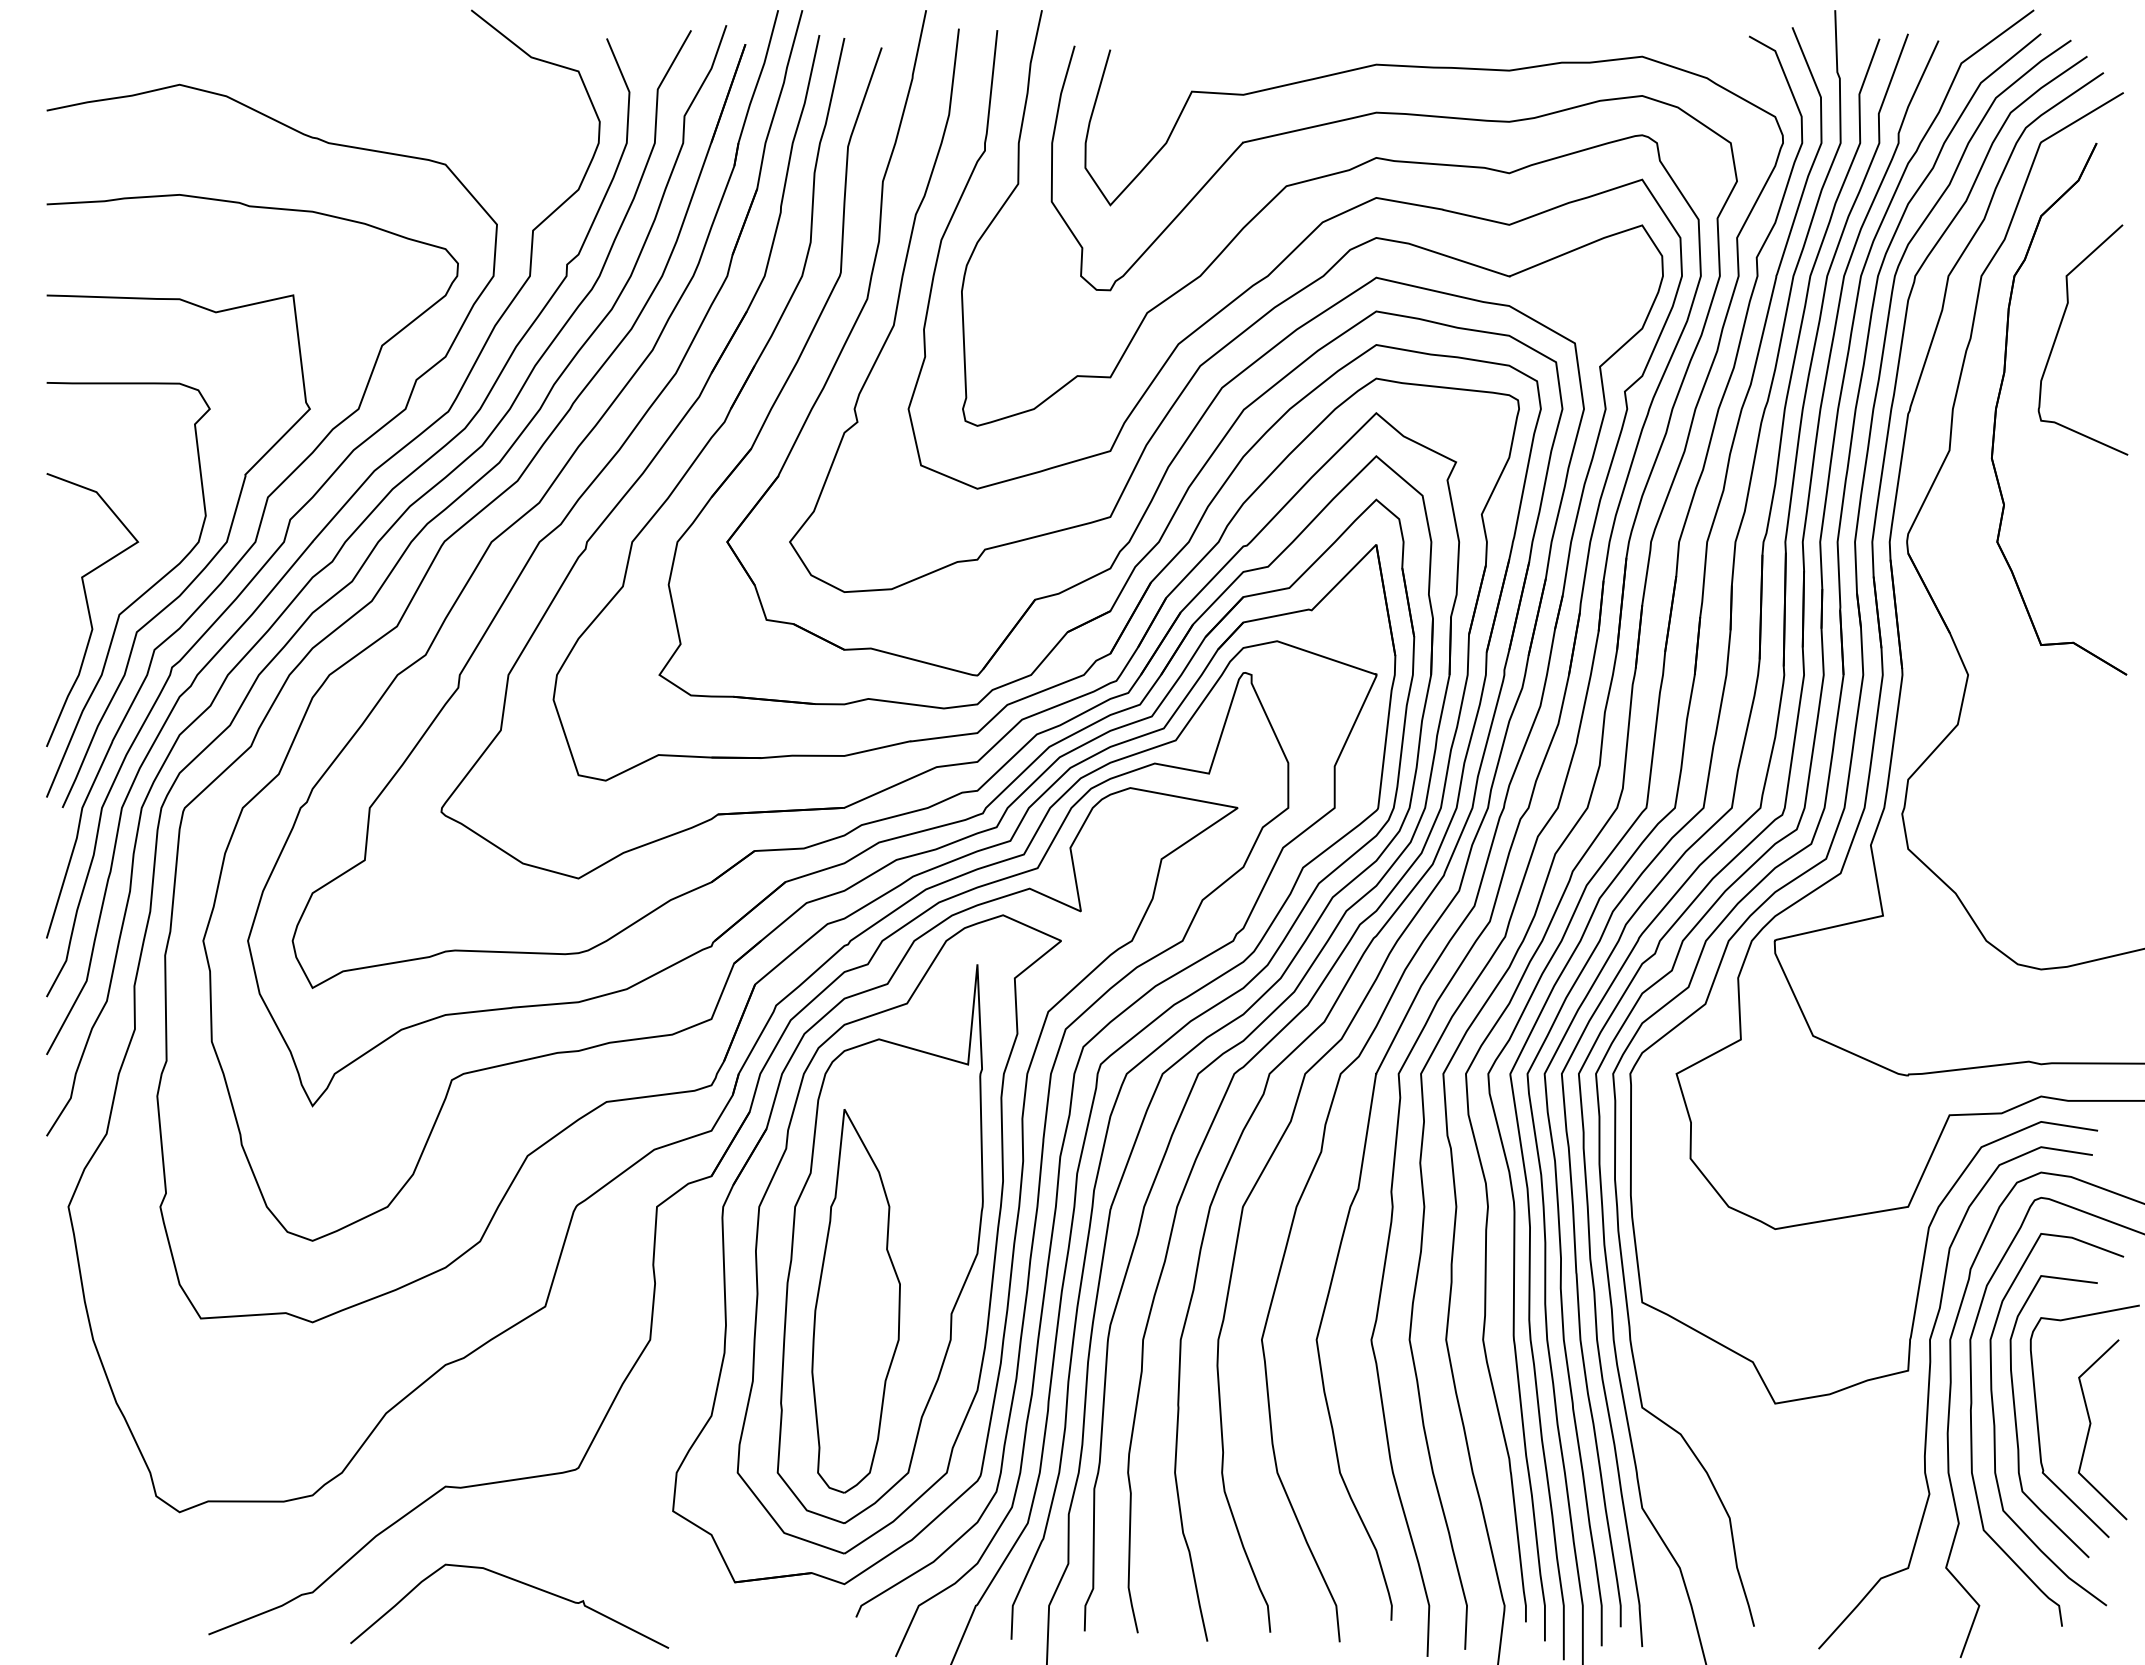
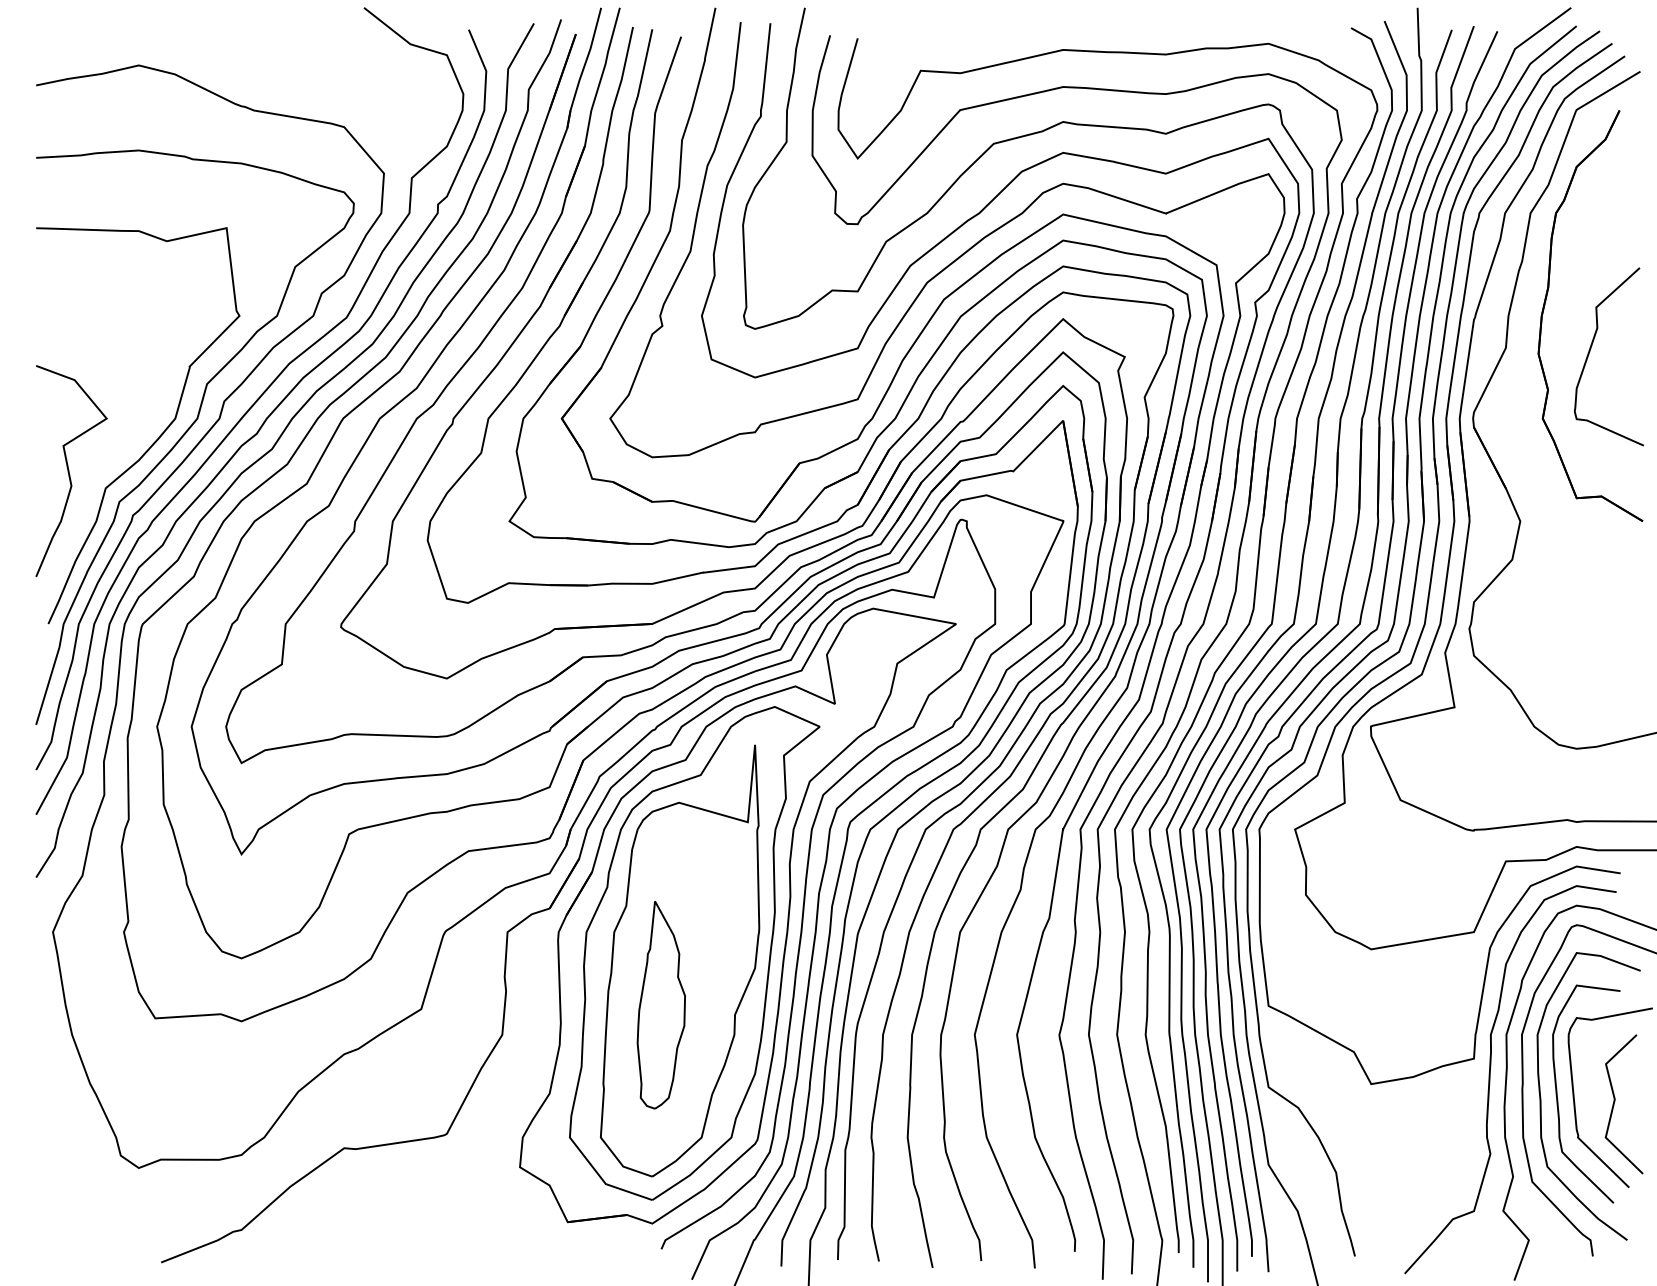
curve: (2059, 331) -> (1590, 350), moved
curve: (135, 599) -> (104, 463), removed
part: (855, 1301) -> (660, 1005), size x0.7
curve: (520, 1583) -> (402, 1223), removed

